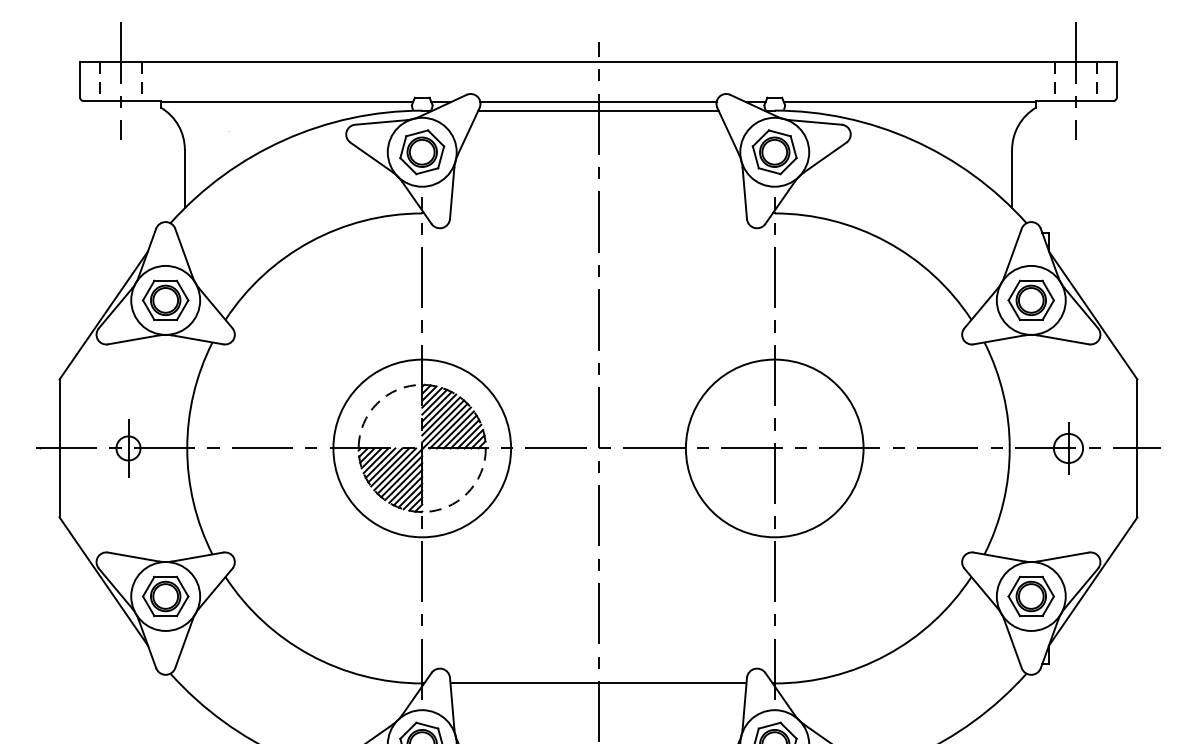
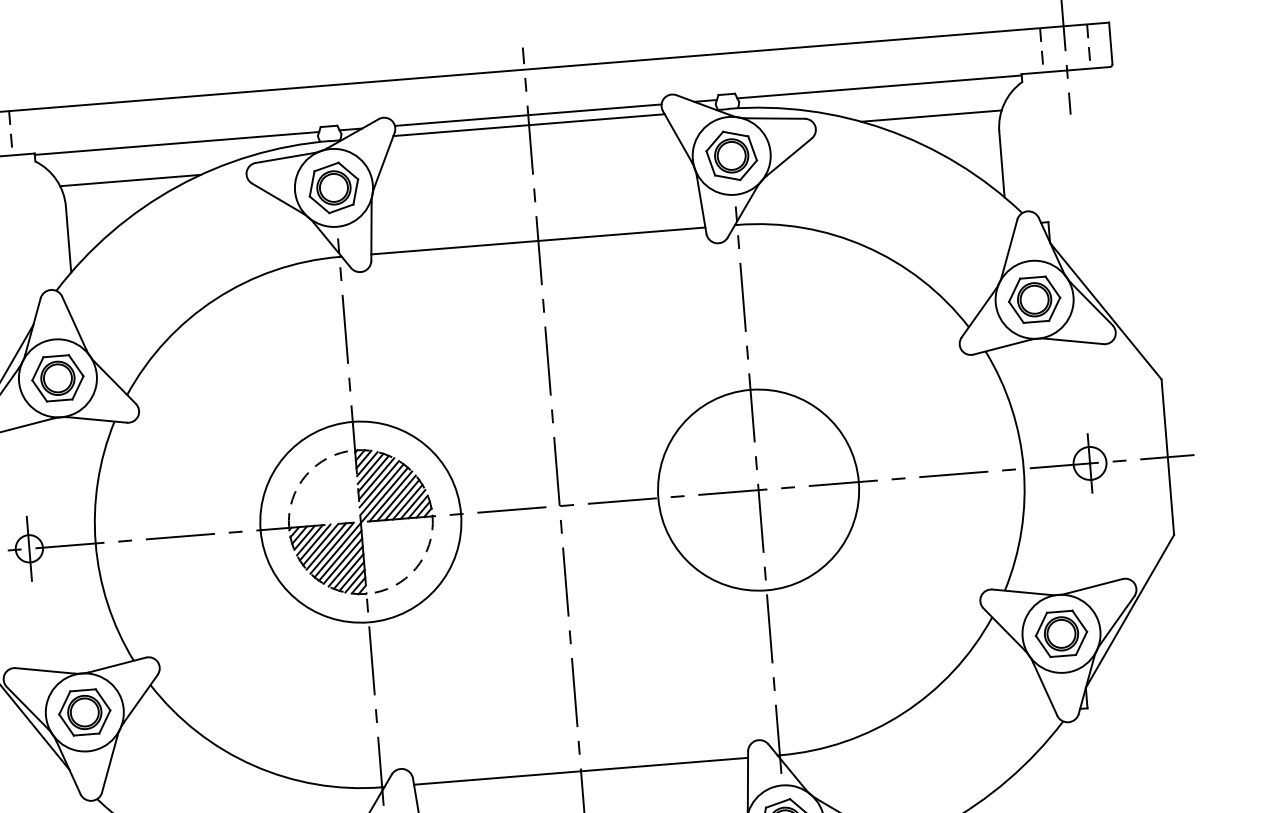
line: (243, 131) -> (130, 180), added
line: (953, 131) -> (931, 116), added
line: (598, 213) -> (538, 241), added

